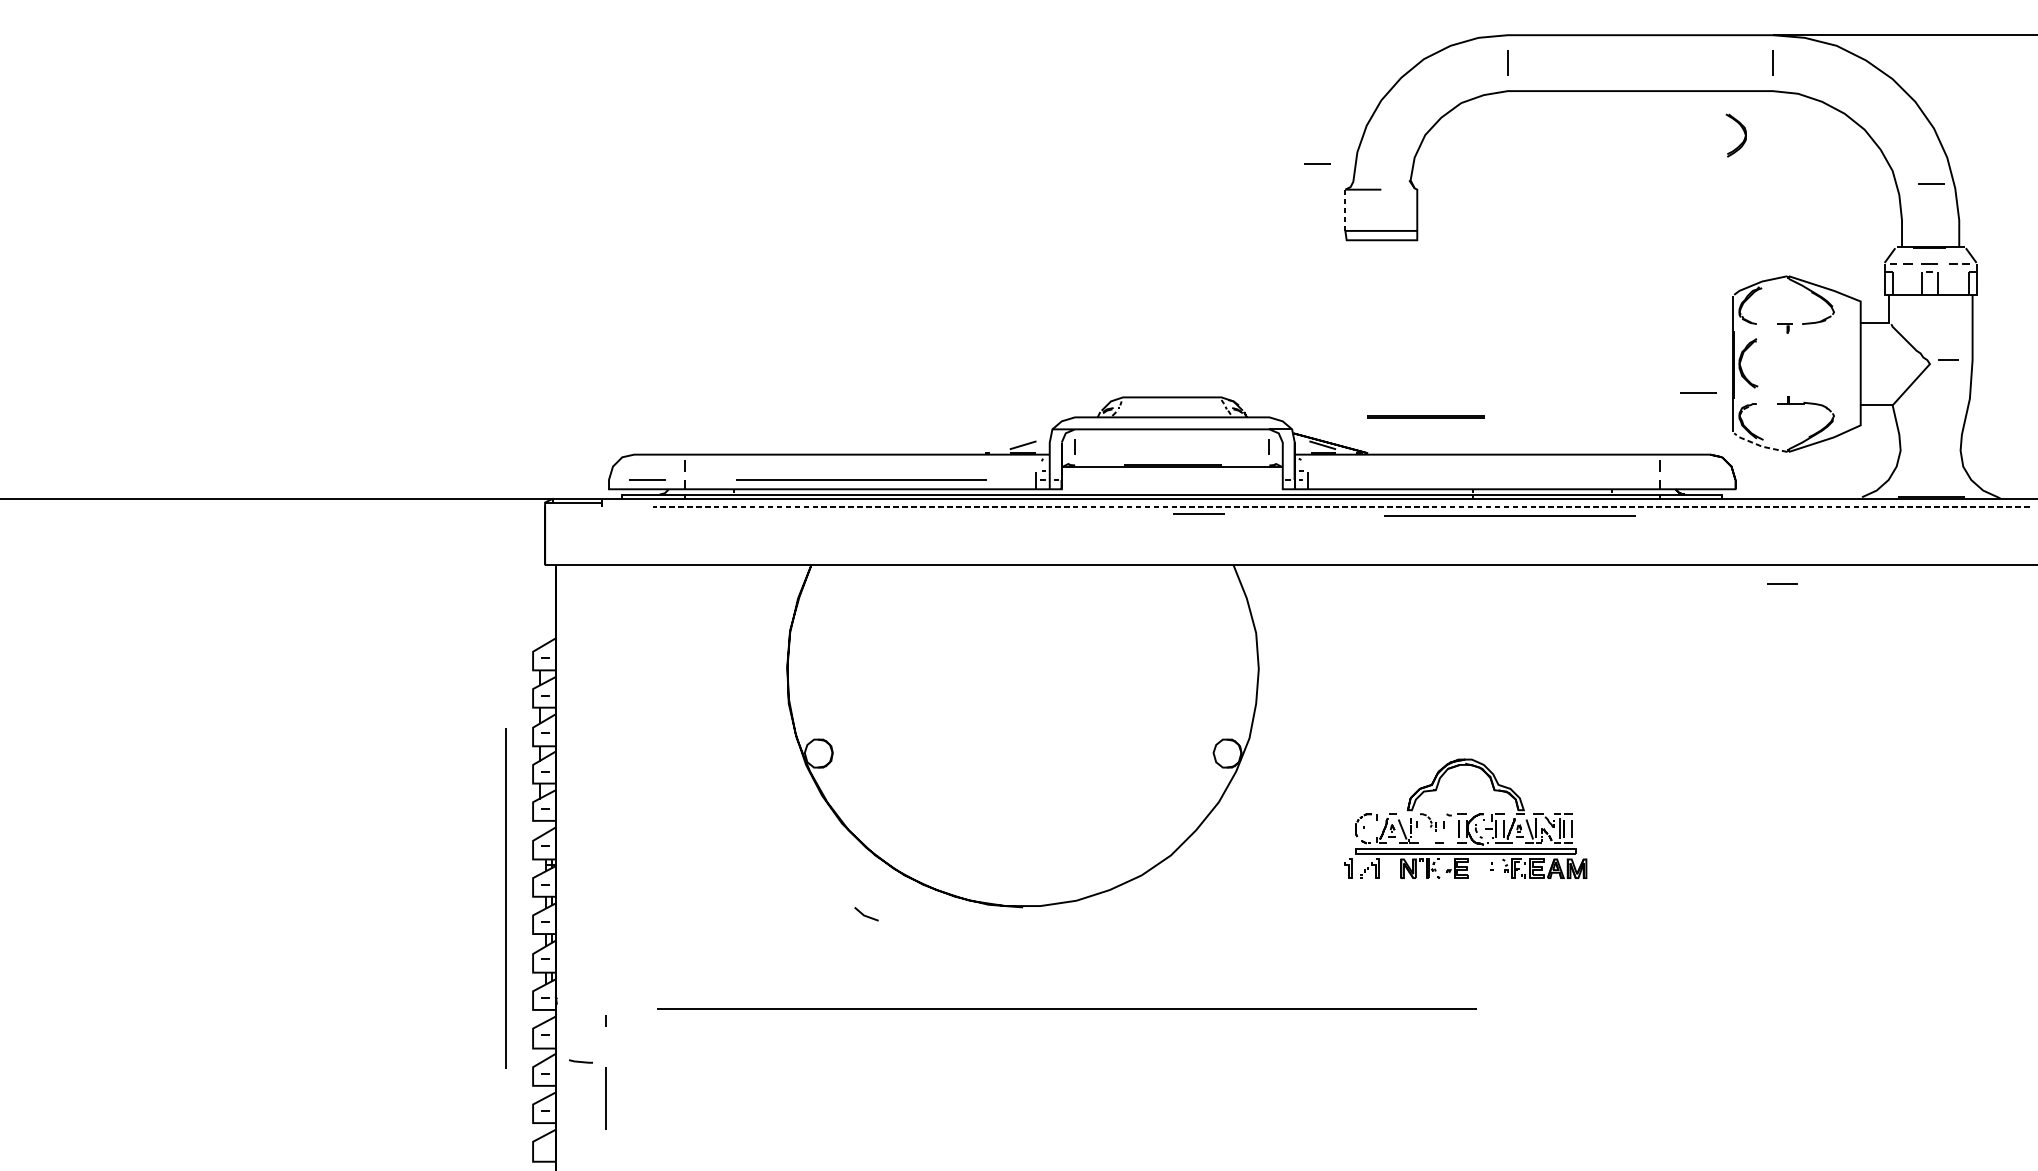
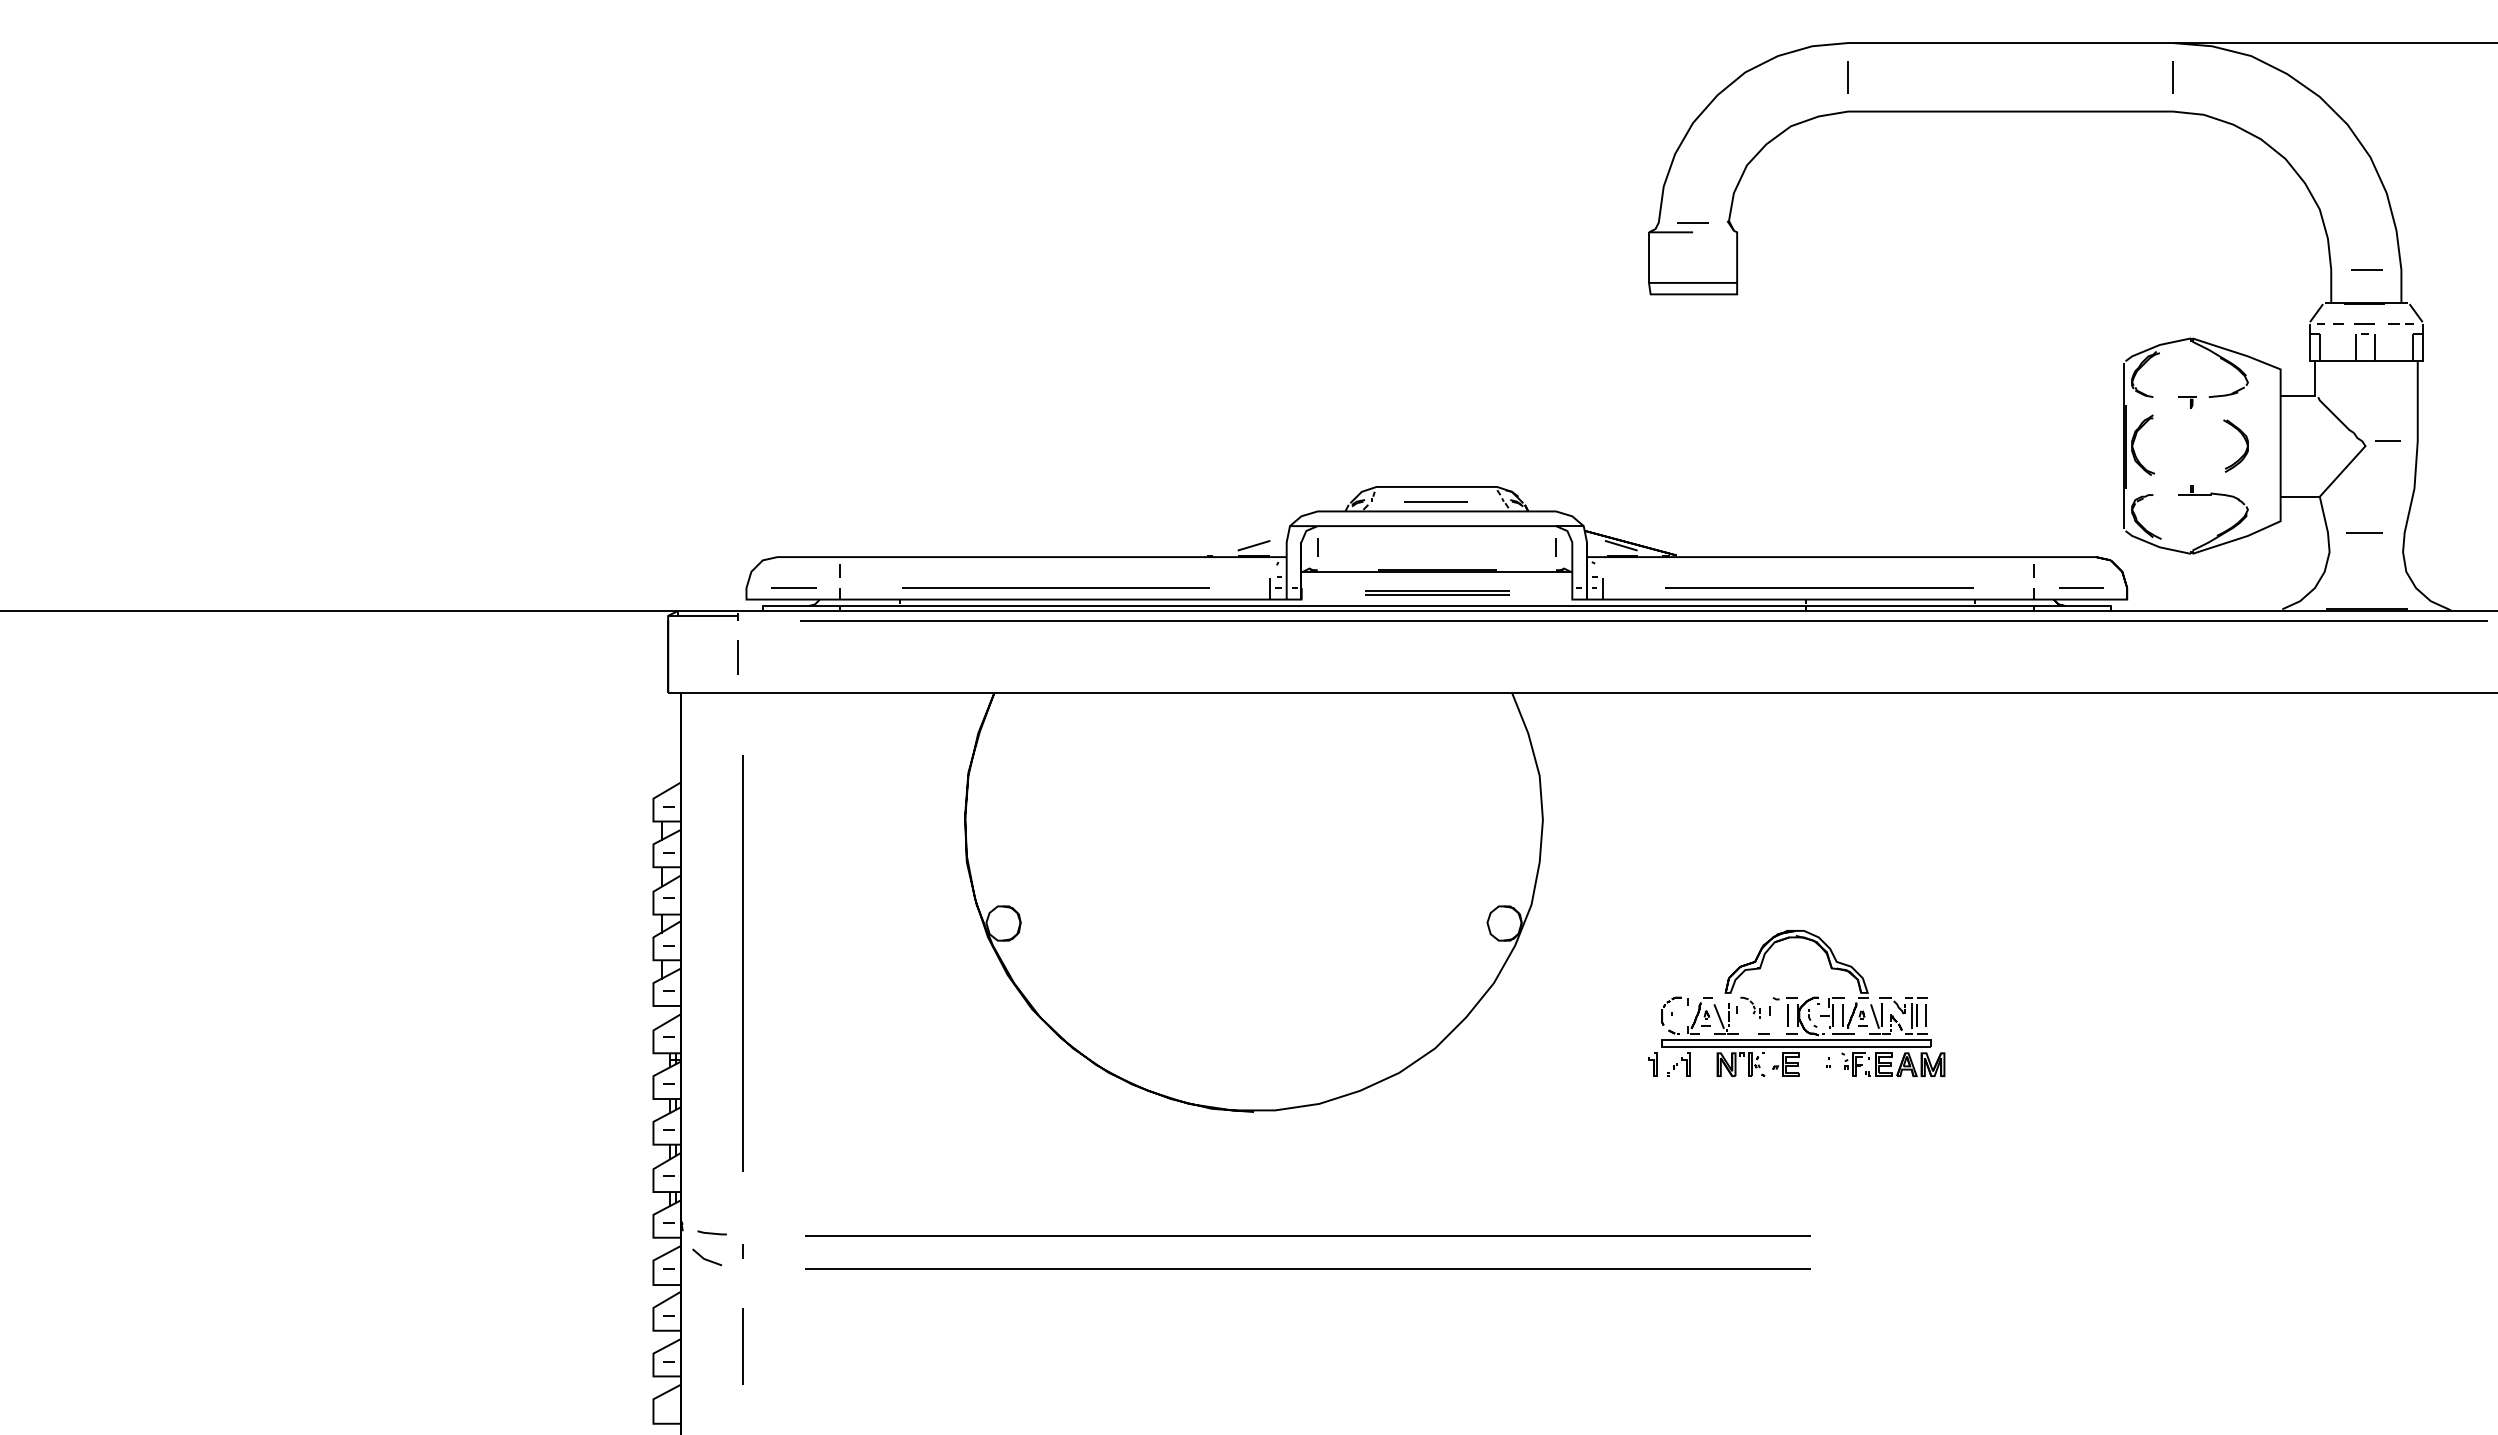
part: (1743, 132) -> (2245, 442), moved
line: (1317, 163) -> (1692, 222), moved
line: (1930, 183) -> (2366, 269), moved
line: (1345, 211) -> (1649, 258), dashed -> solid
line: (1698, 392) -> (2081, 587), moved
part: (1425, 416) -> (1437, 592), moved
line: (1759, 445) -> (2156, 545), dashed -> solid
line: (1341, 506) -> (1644, 620), dashed -> solid
line: (1198, 513) -> (1435, 501), moved
line: (1509, 515) -> (1819, 587), moved
line: (601, 536) -> (737, 657), added
line: (1782, 583) -> (2364, 532), moved
line: (505, 898) -> (742, 963), moved
part: (866, 914) -> (707, 1257), moved
line: (1066, 1035) -> (1307, 1268), added
line: (580, 1061) -> (711, 1232), moved

